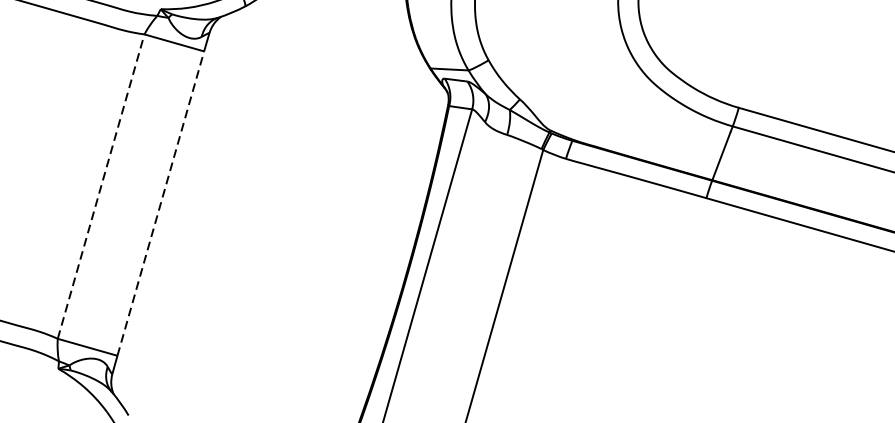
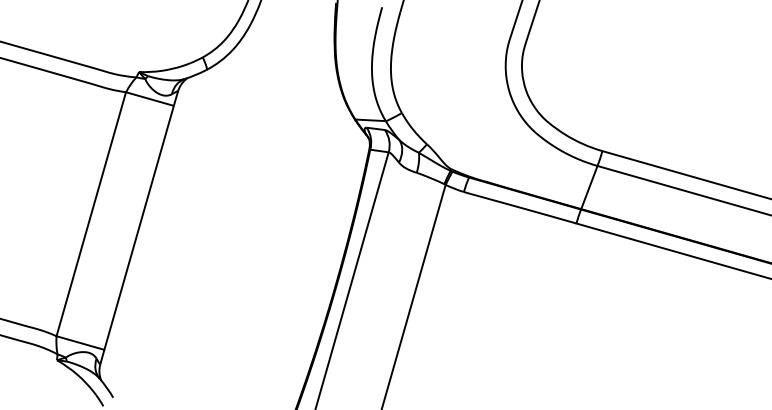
line: (101, 186) -> (91, 214), dashed -> solid
line: (161, 203) -> (139, 227), dashed -> solid

